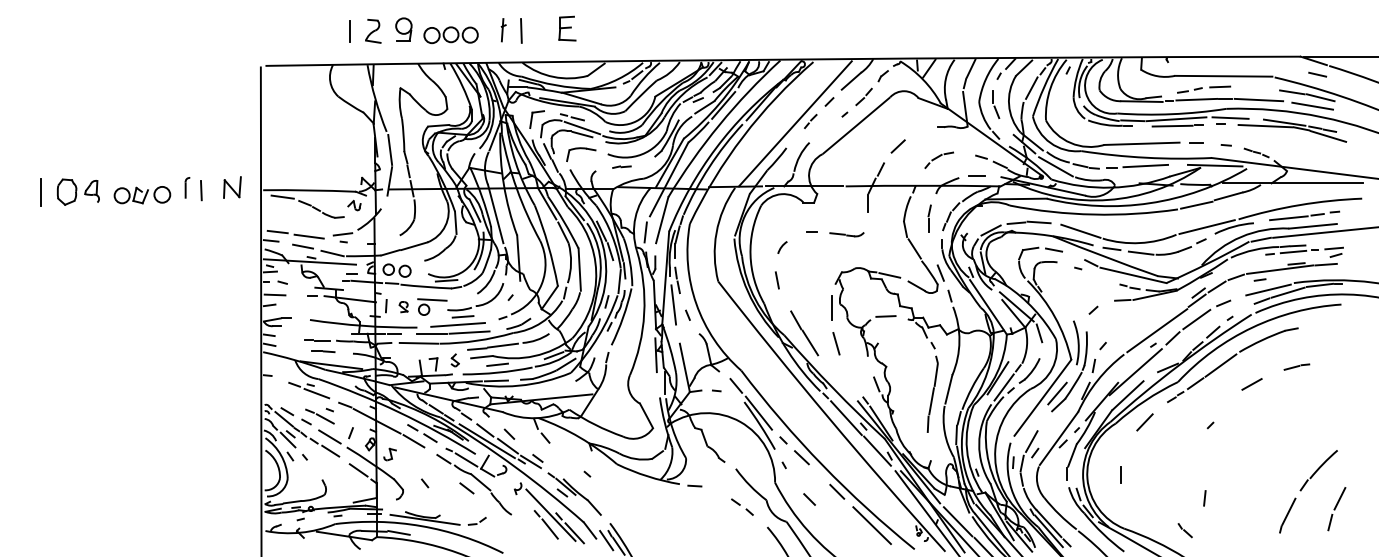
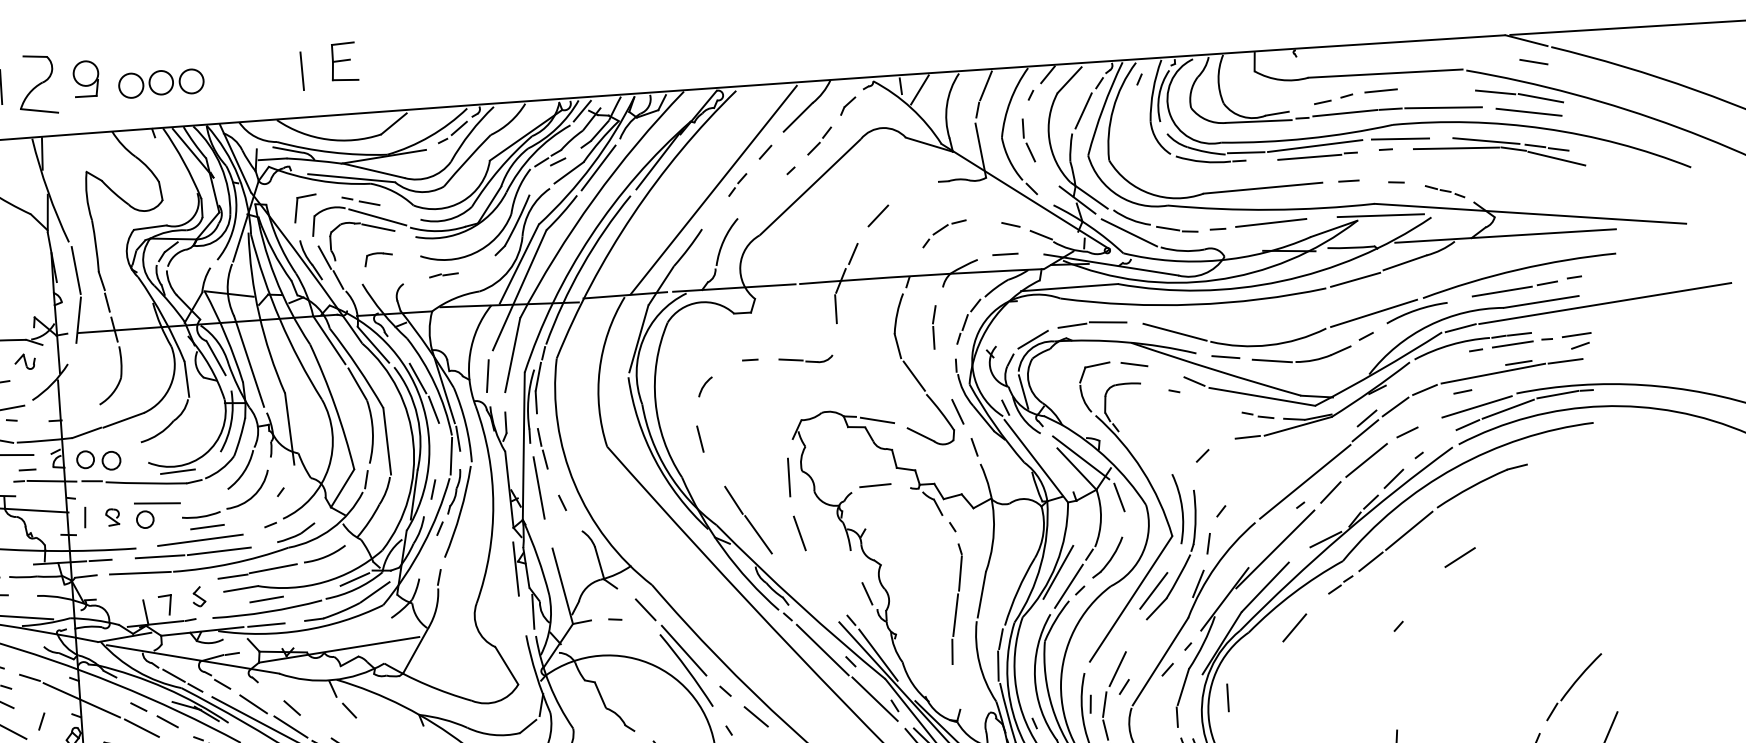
part: (503, 30) -> (243, 70), removed
line: (521, 30) -> (302, 70), moved
part: (373, 31) -> (38, 85), size x1.6
part: (581, 154) -> (378, 259), size x0.6
line: (1296, 366) -> (1528, 524), removed
line: (1120, 474) -> (1226, 697), moved

